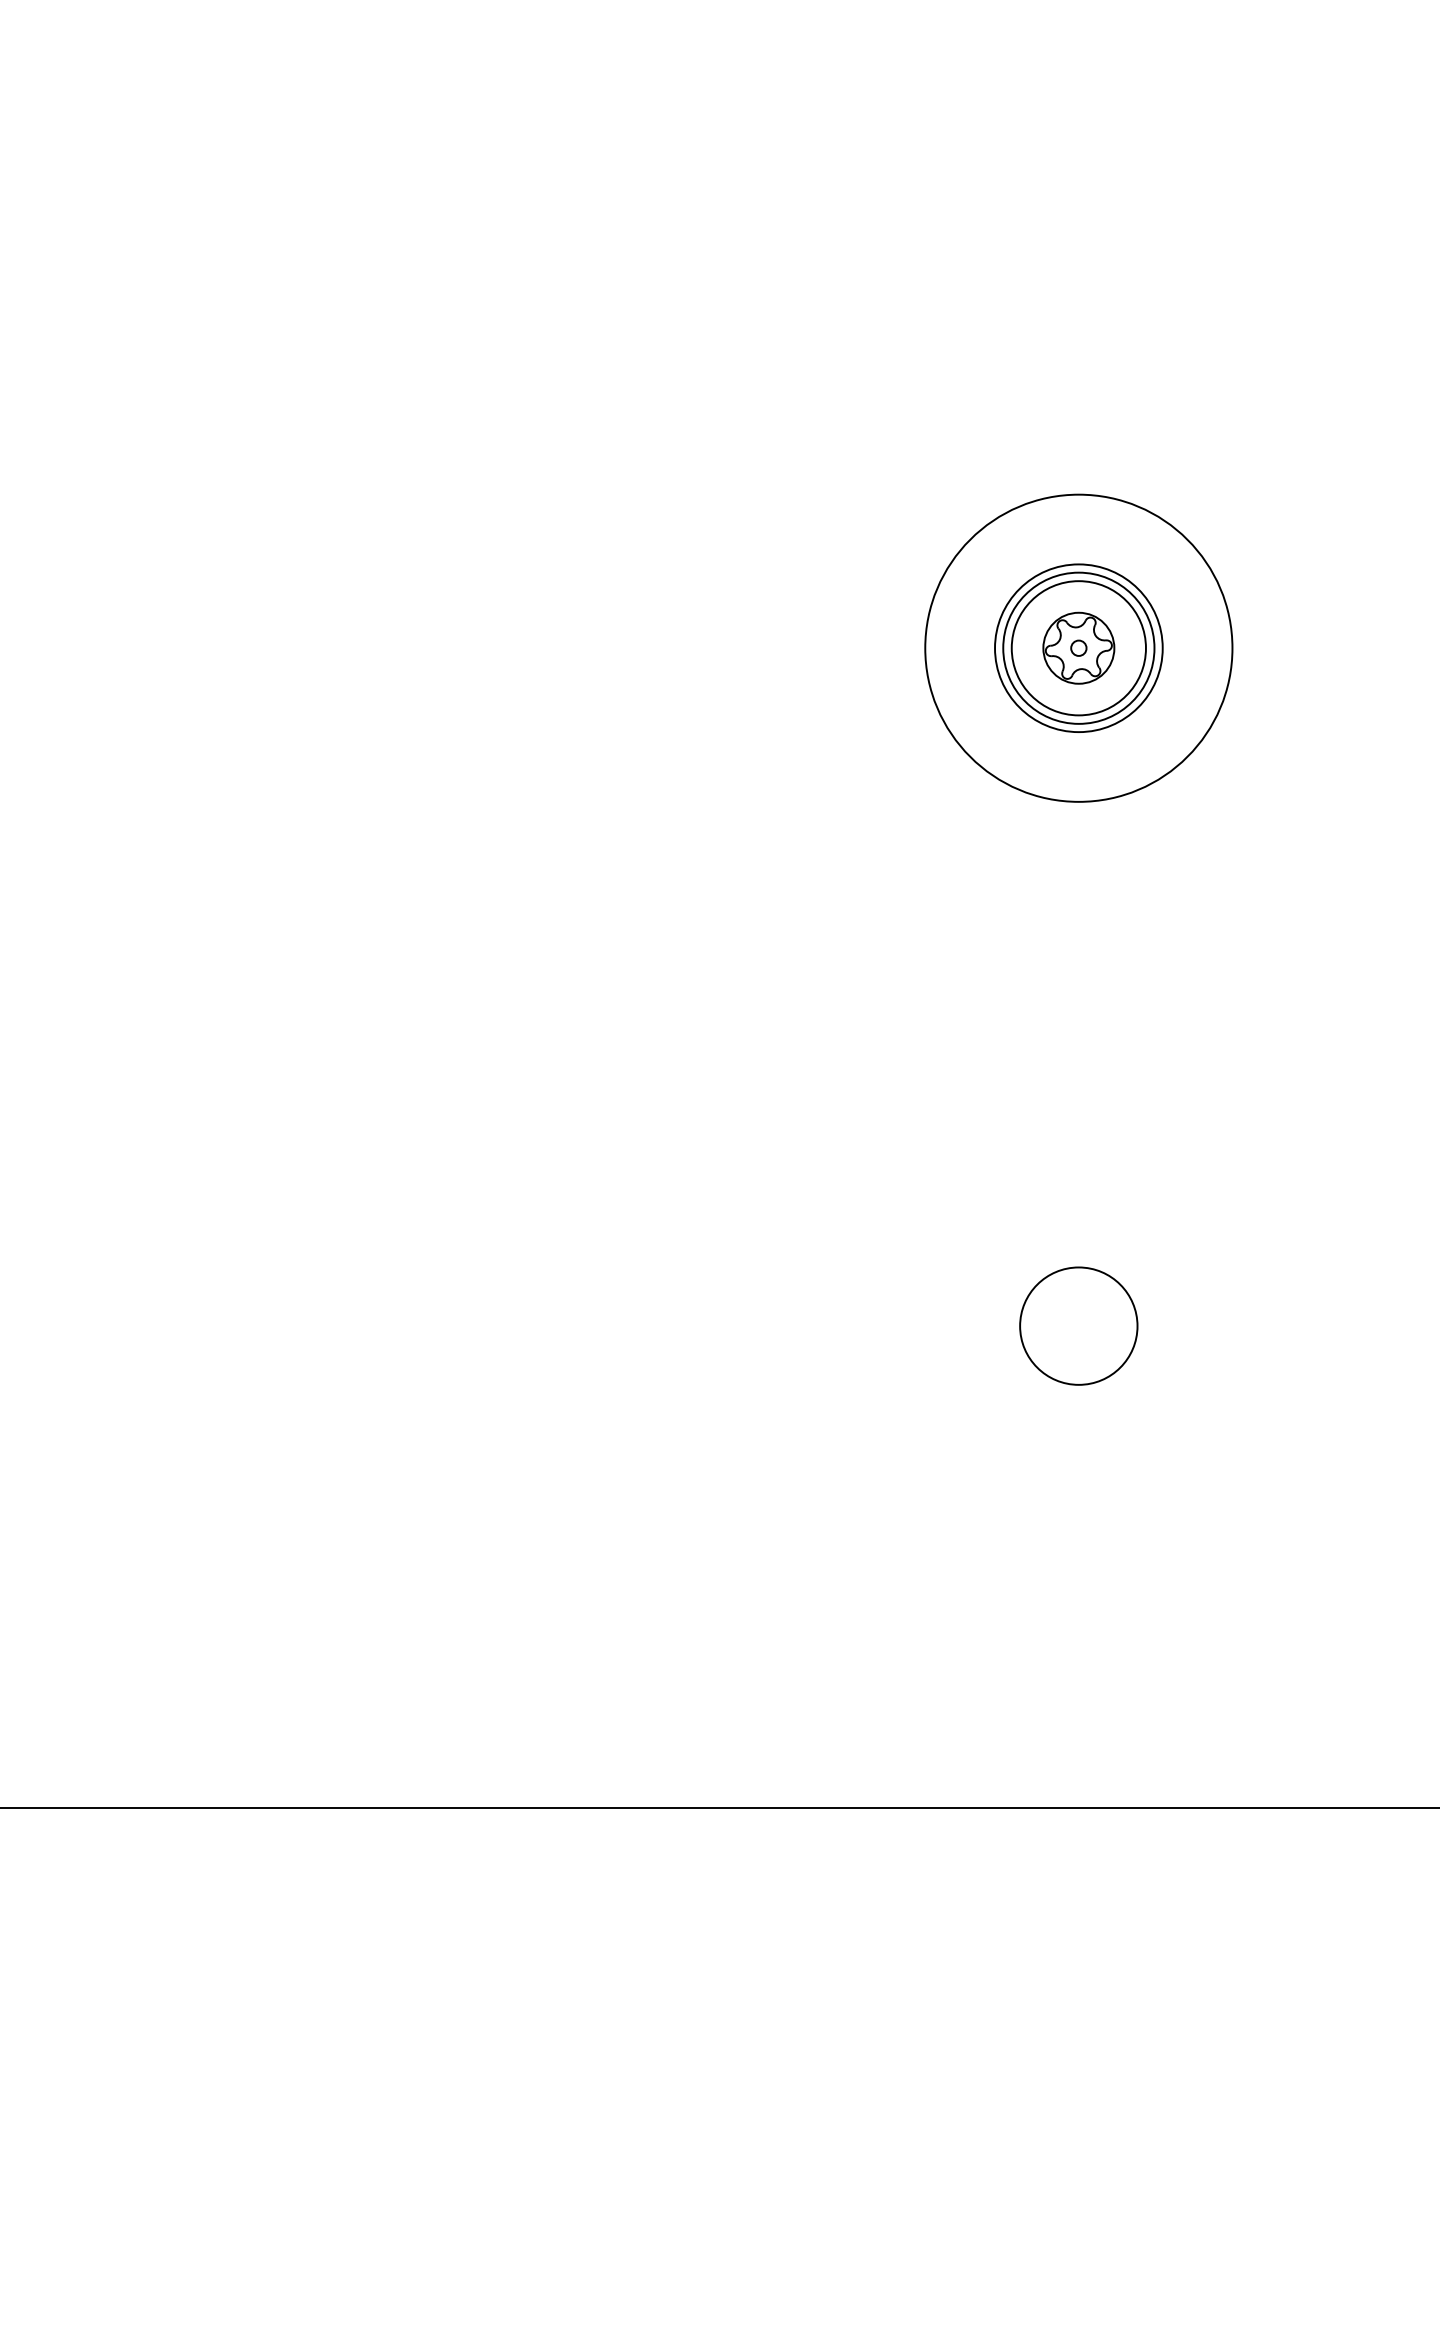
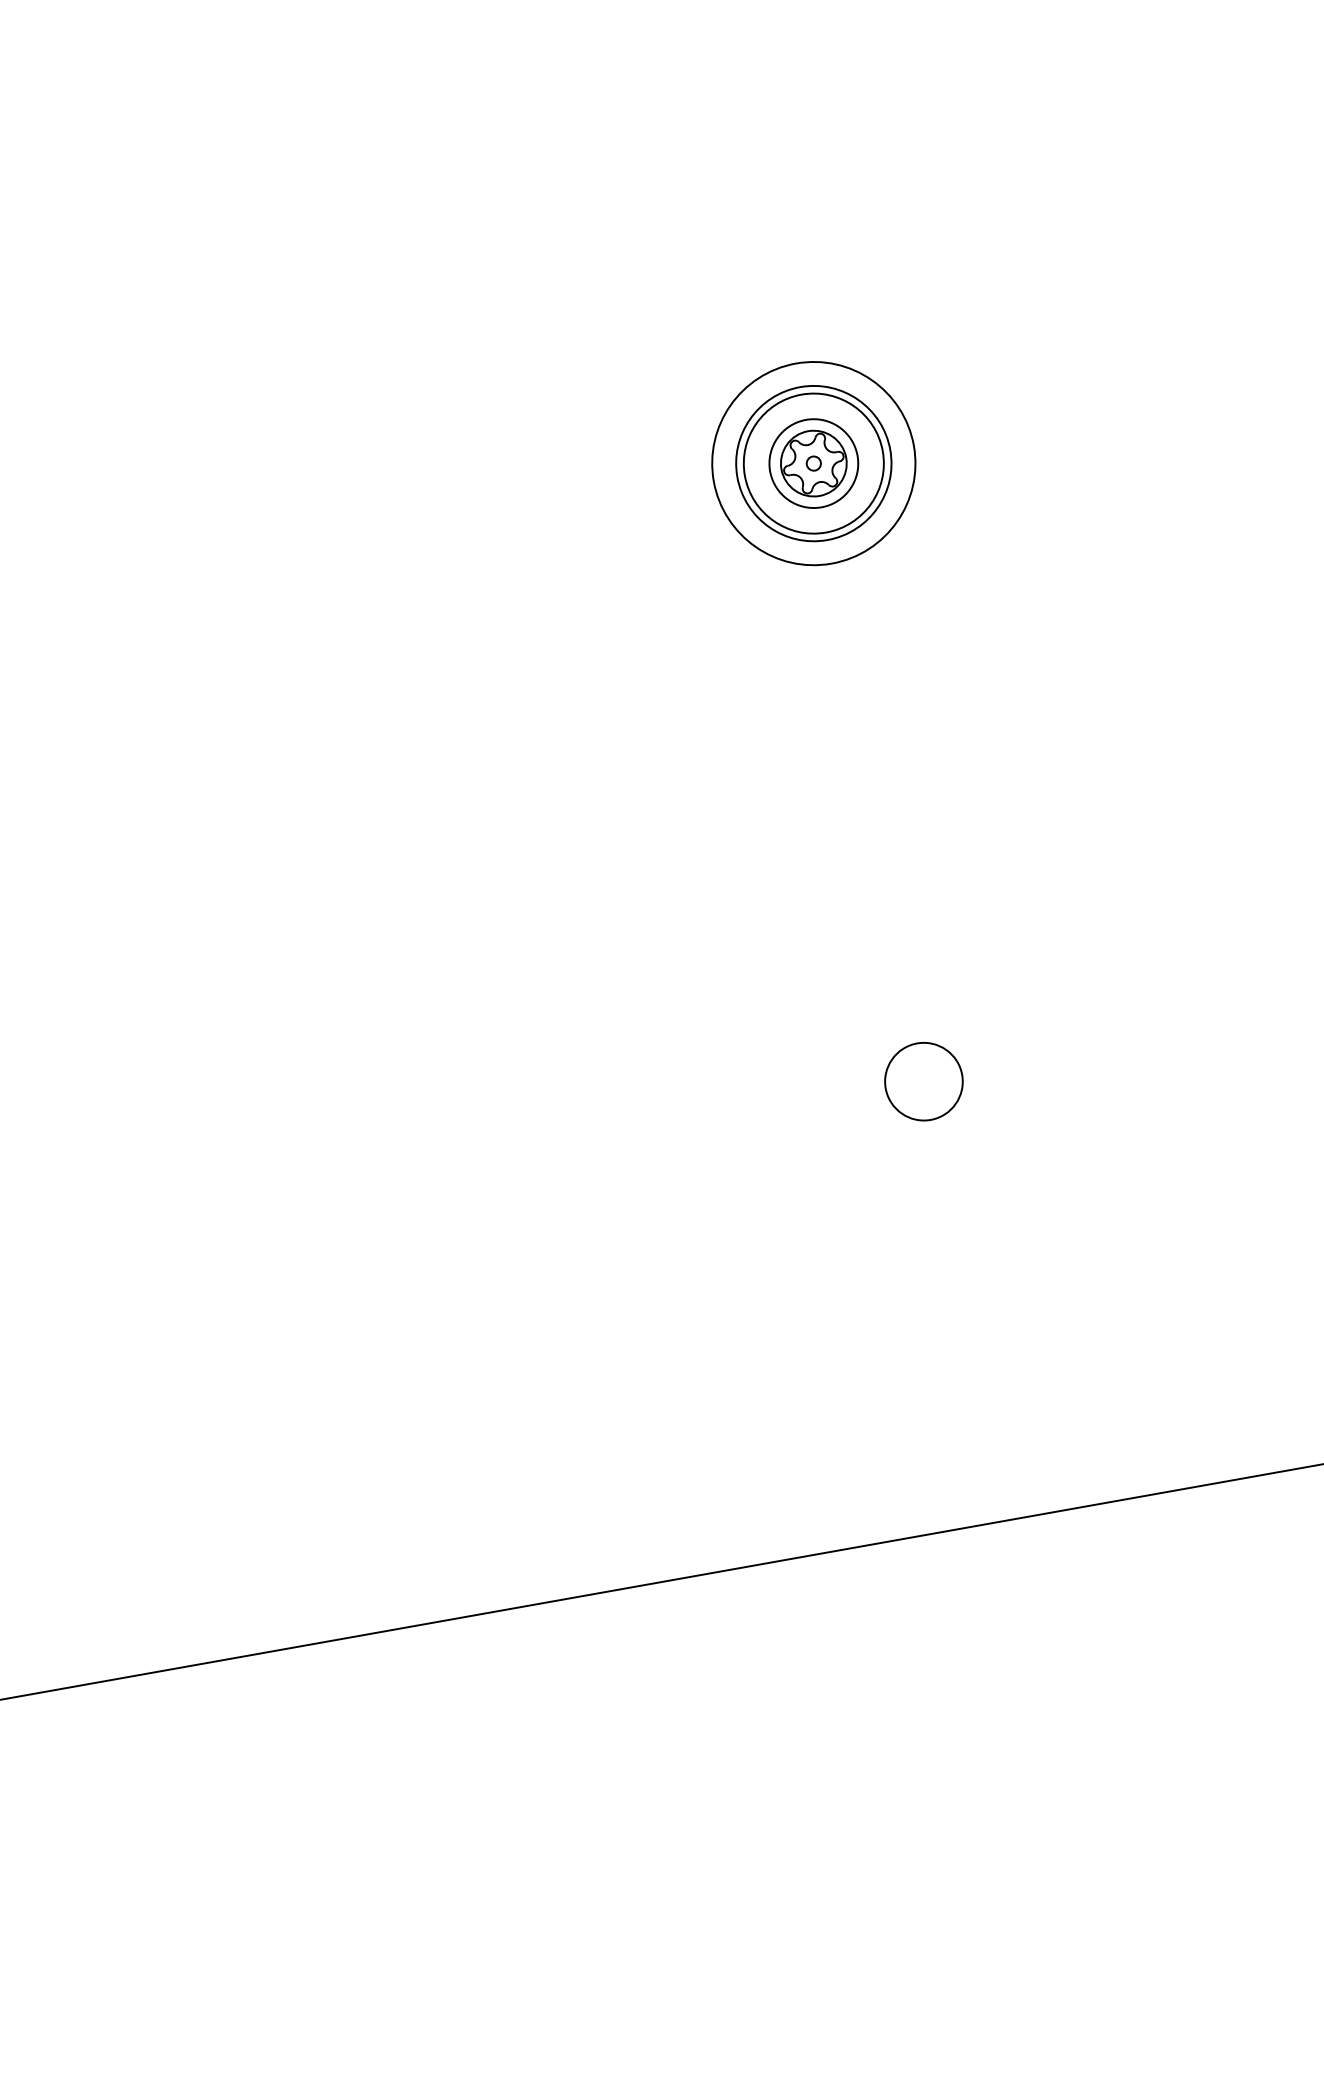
circle: (1078, 647) -> (813, 462), size x0.71
circle: (1078, 648) -> (813, 463), size x0.71
circle: (1078, 1325) -> (923, 1081), size x0.71

